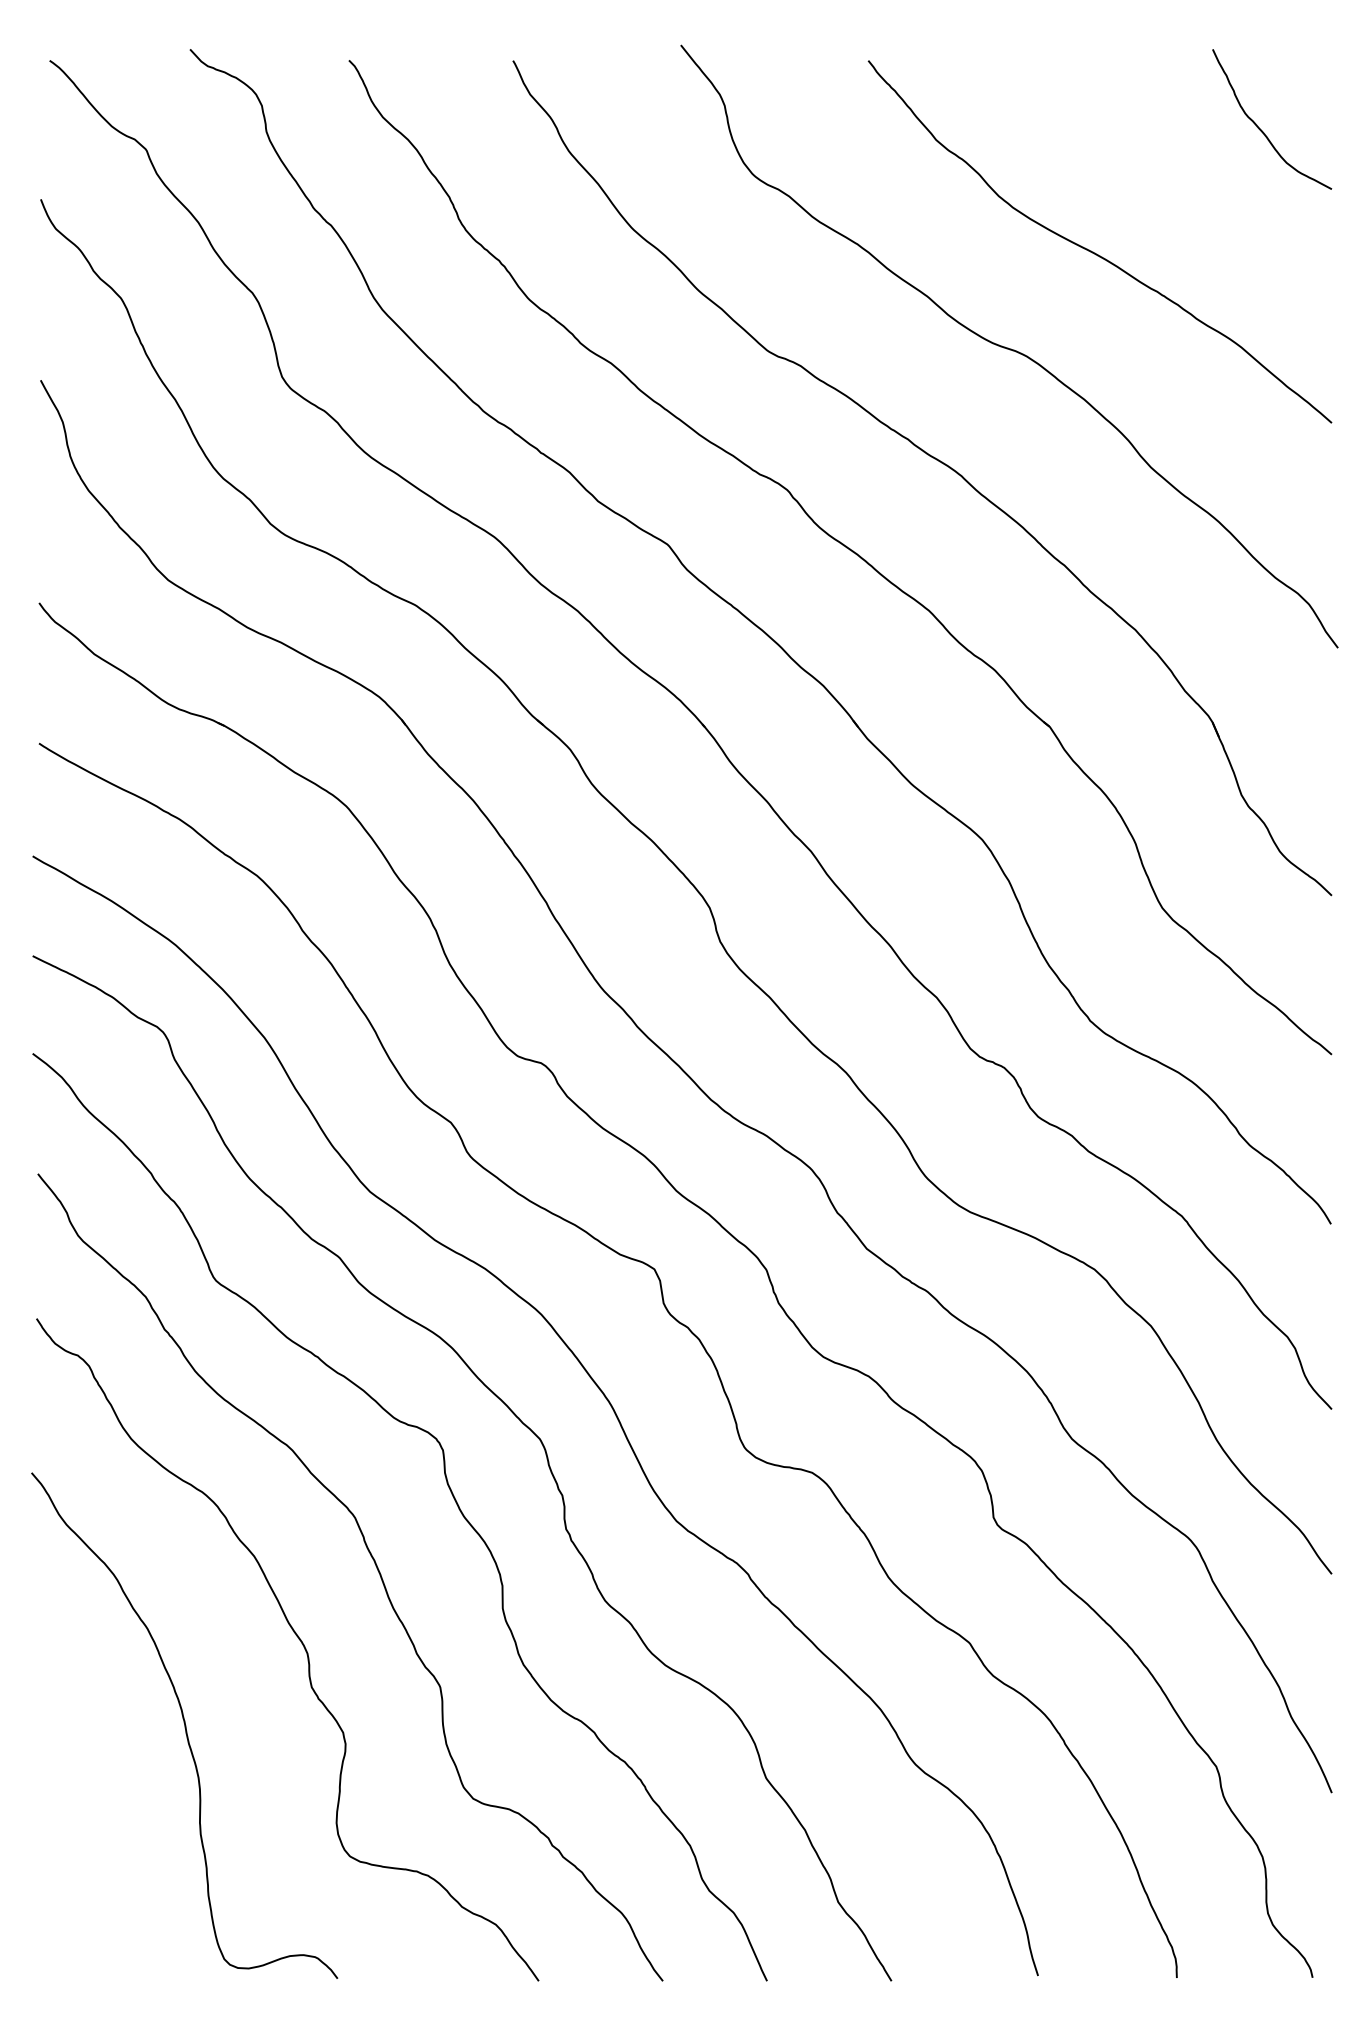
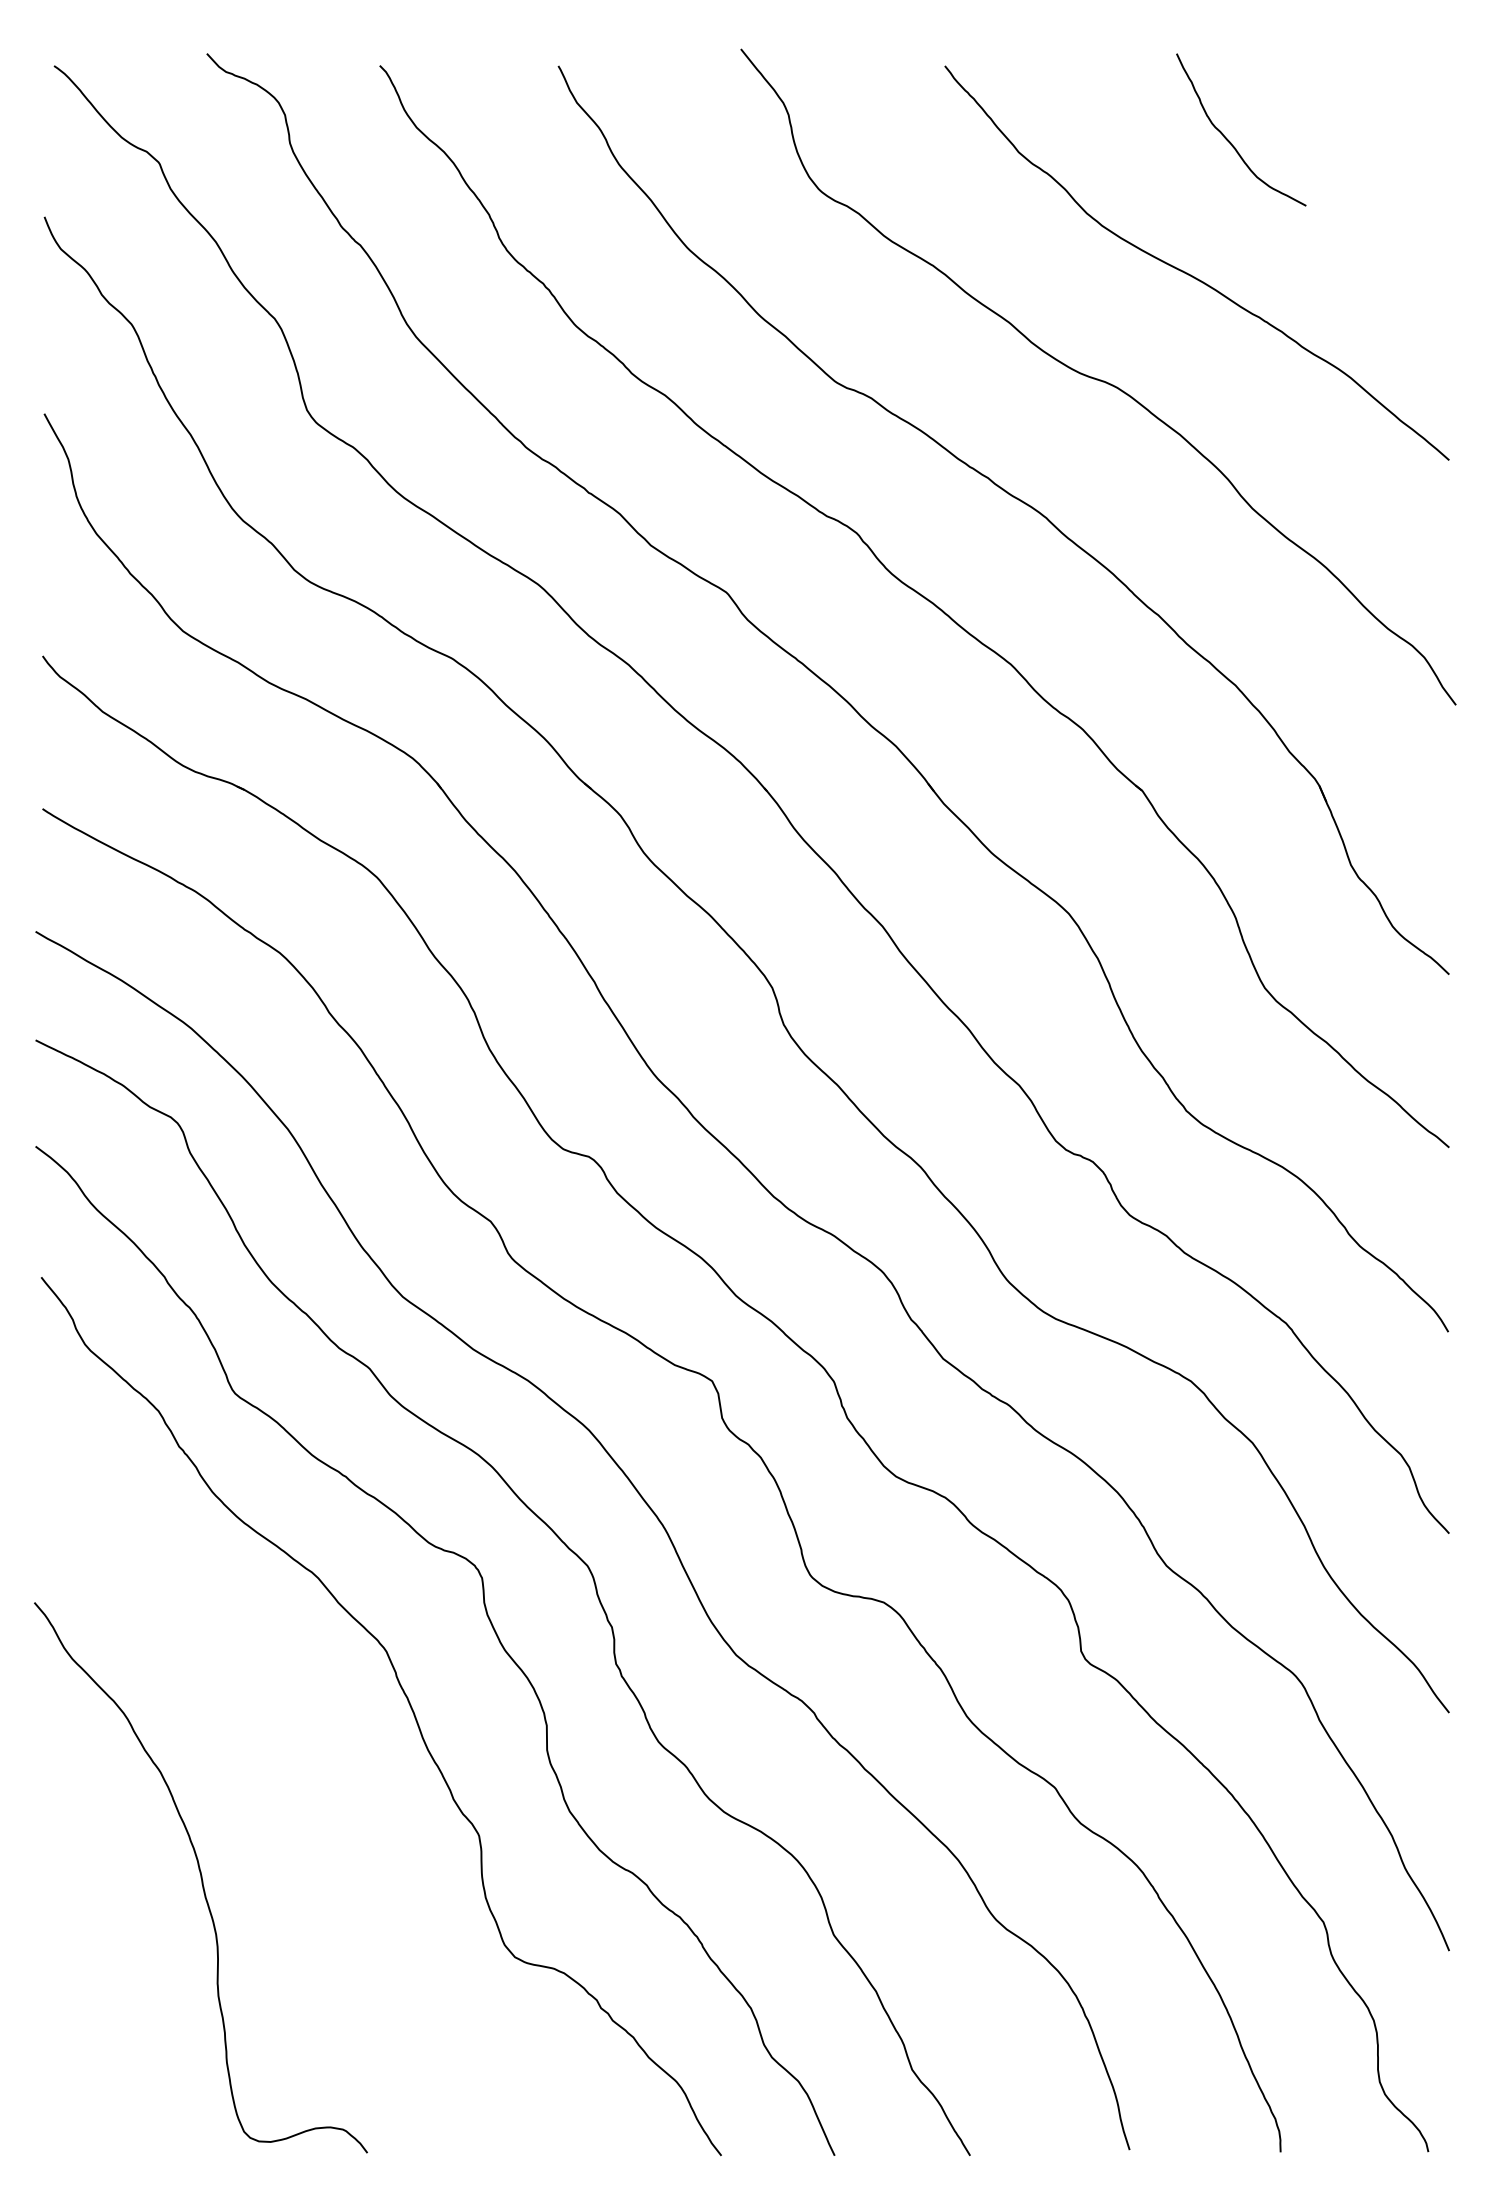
curve: (1261, 129) -> (1229, 140), moved
curve: (300, 1642) -> (327, 1787), removed

